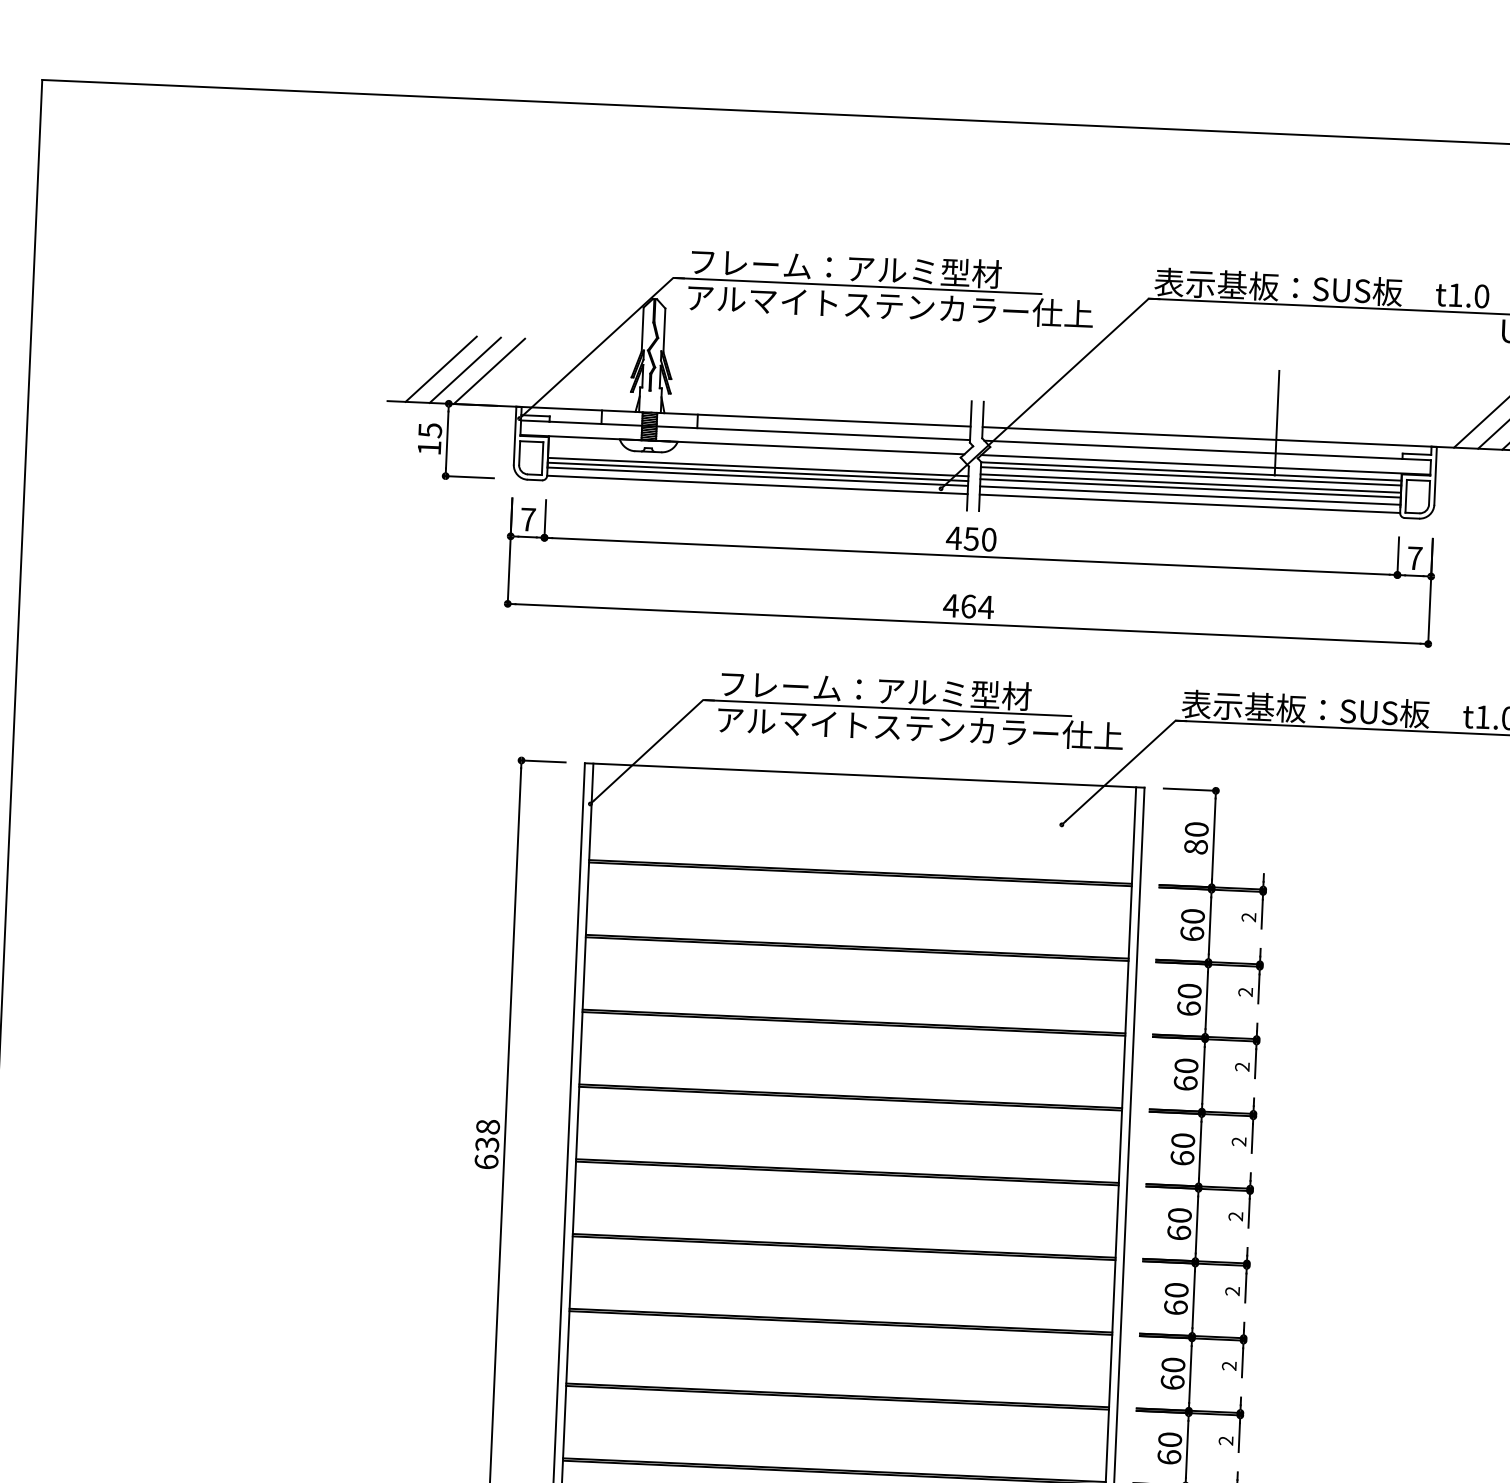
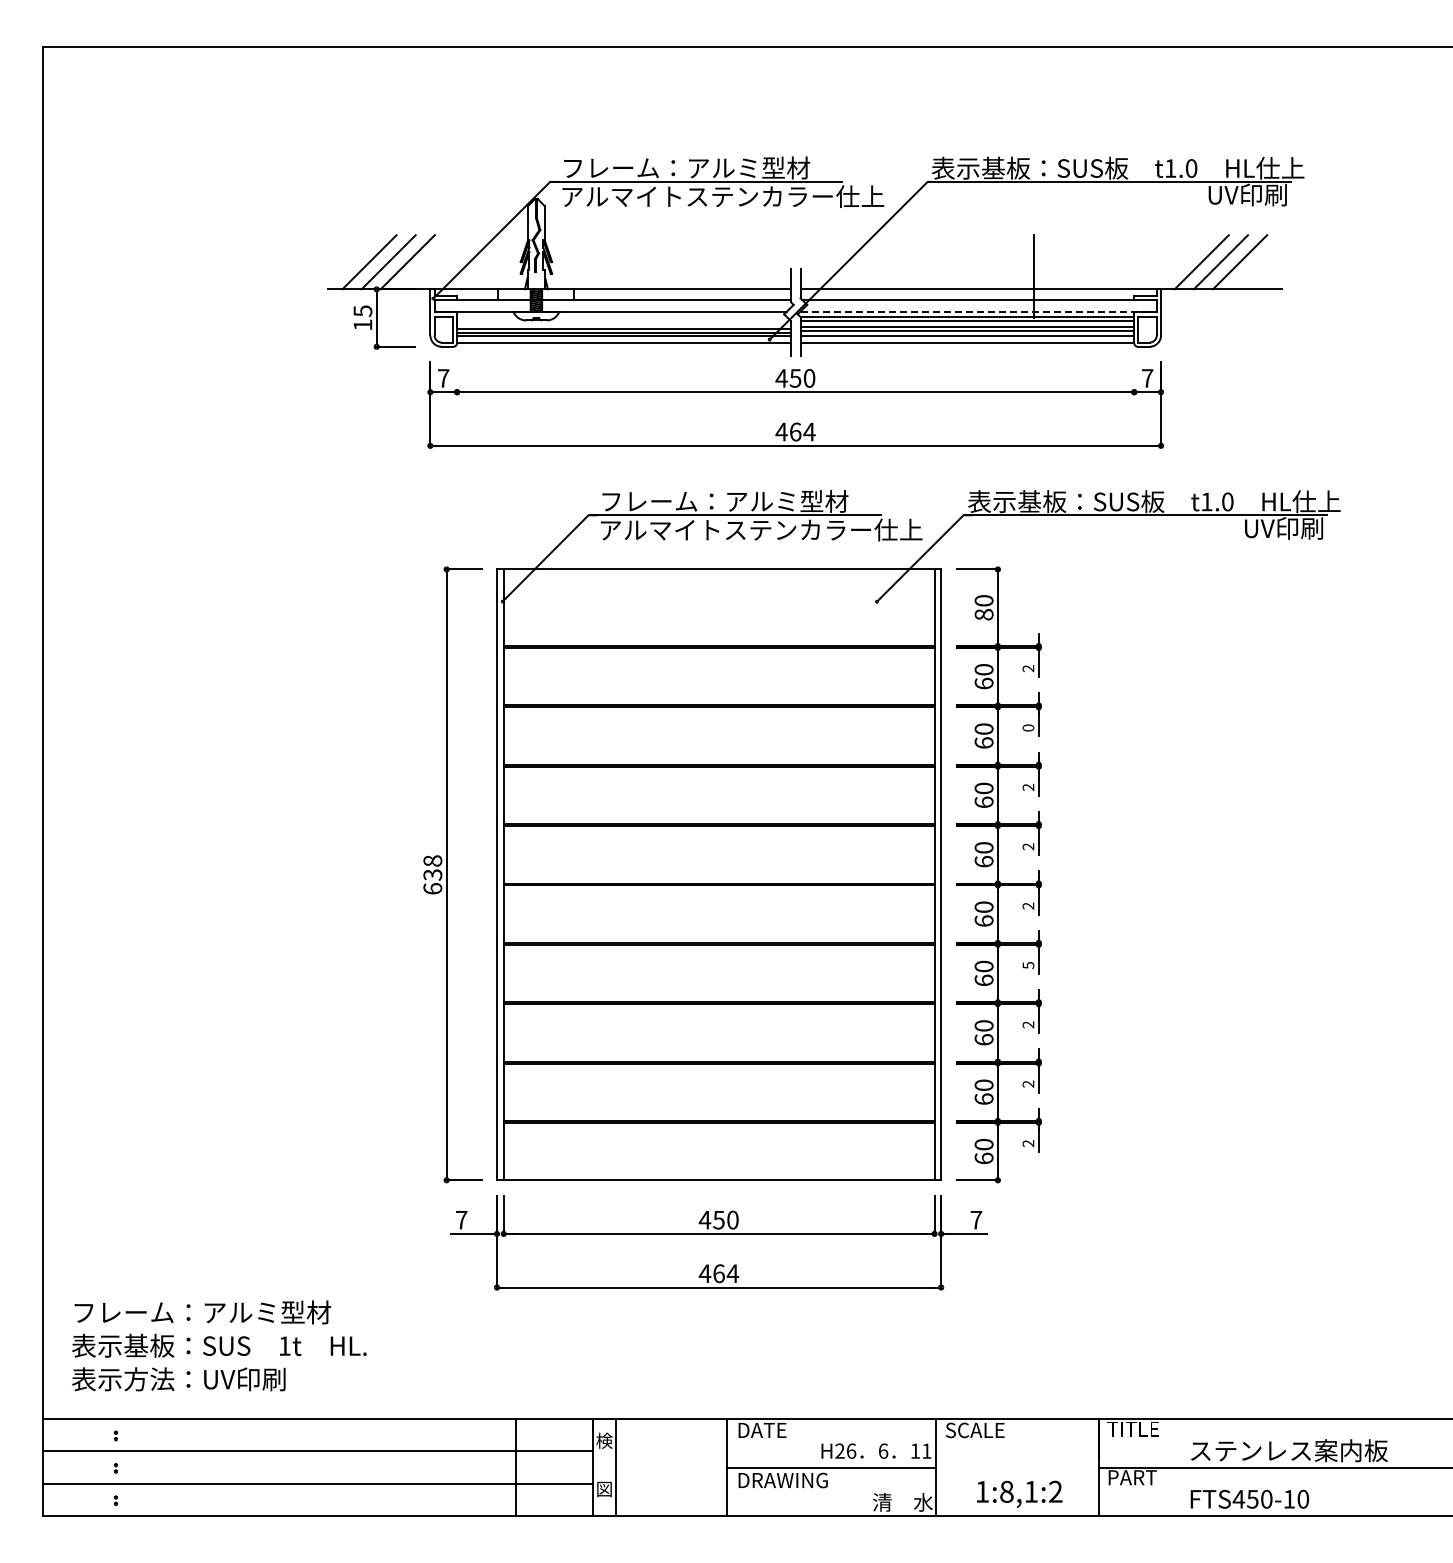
line: (1206, 464) -> (979, 311), solid -> dashed
line: (545, 519) -> (457, 377), removed
line: (1398, 556) -> (1134, 377), removed
text: (1245, 991) -> (1028, 727), 2 -> 0
text: (1232, 1291) -> (1028, 965), 2 -> 5

